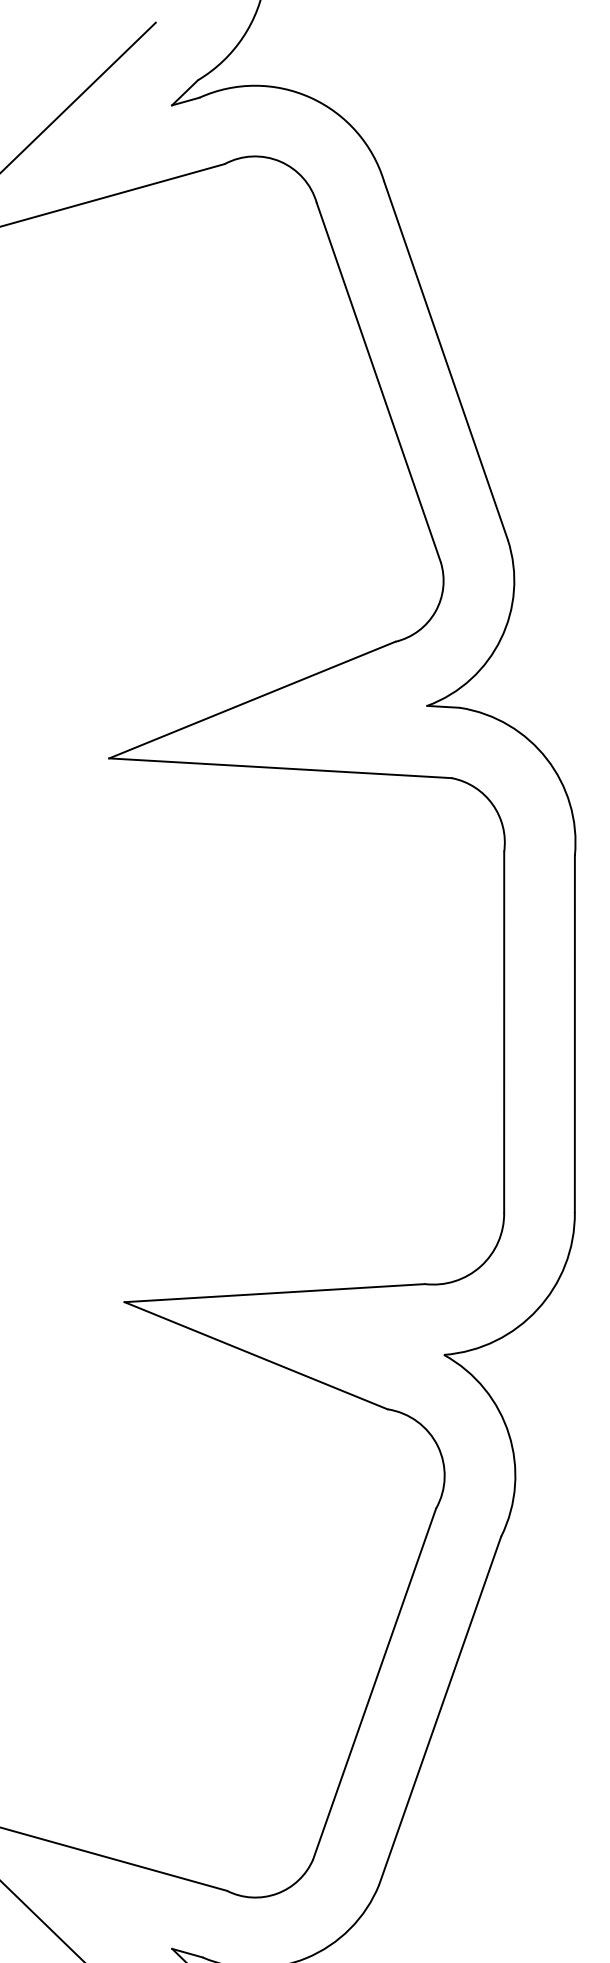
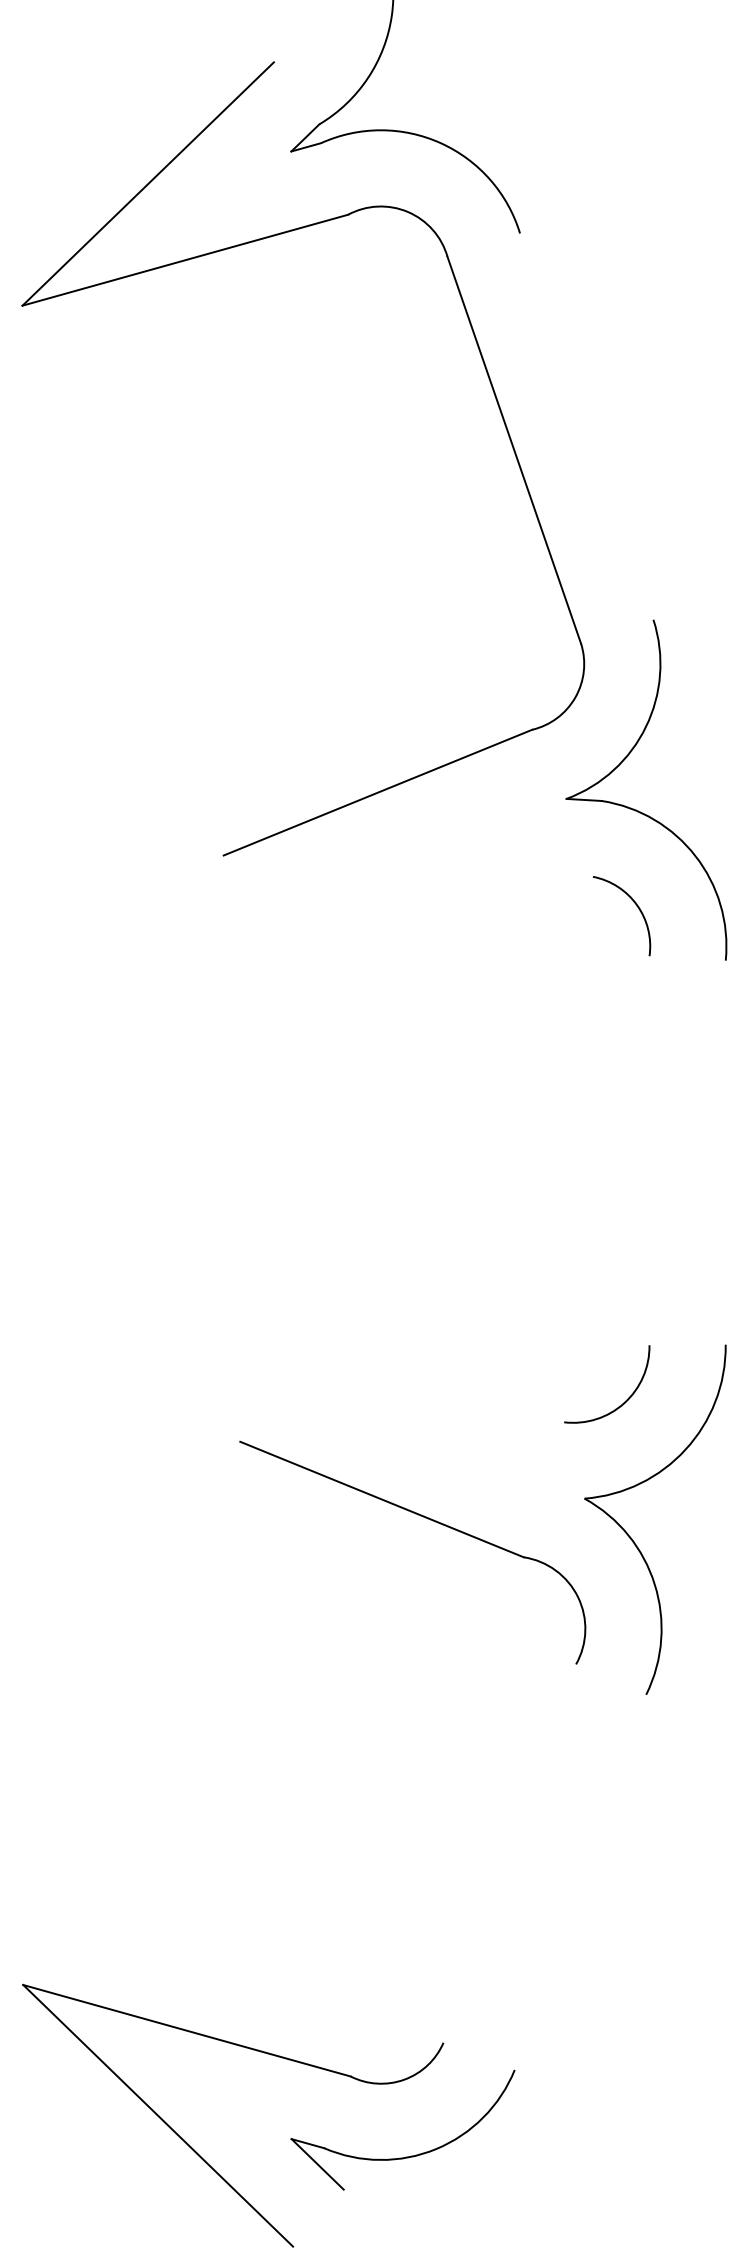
line: (445, 360) -> (586, 426), removed
line: (279, 767) -> (407, 865), removed
line: (504, 1031) -> (649, 1150), removed
line: (574, 1033) -> (725, 1152), removed
line: (275, 1292) -> (402, 1431), removed
line: (374, 1684) -> (509, 1853), removed
line: (440, 1709) -> (580, 1881), removed

